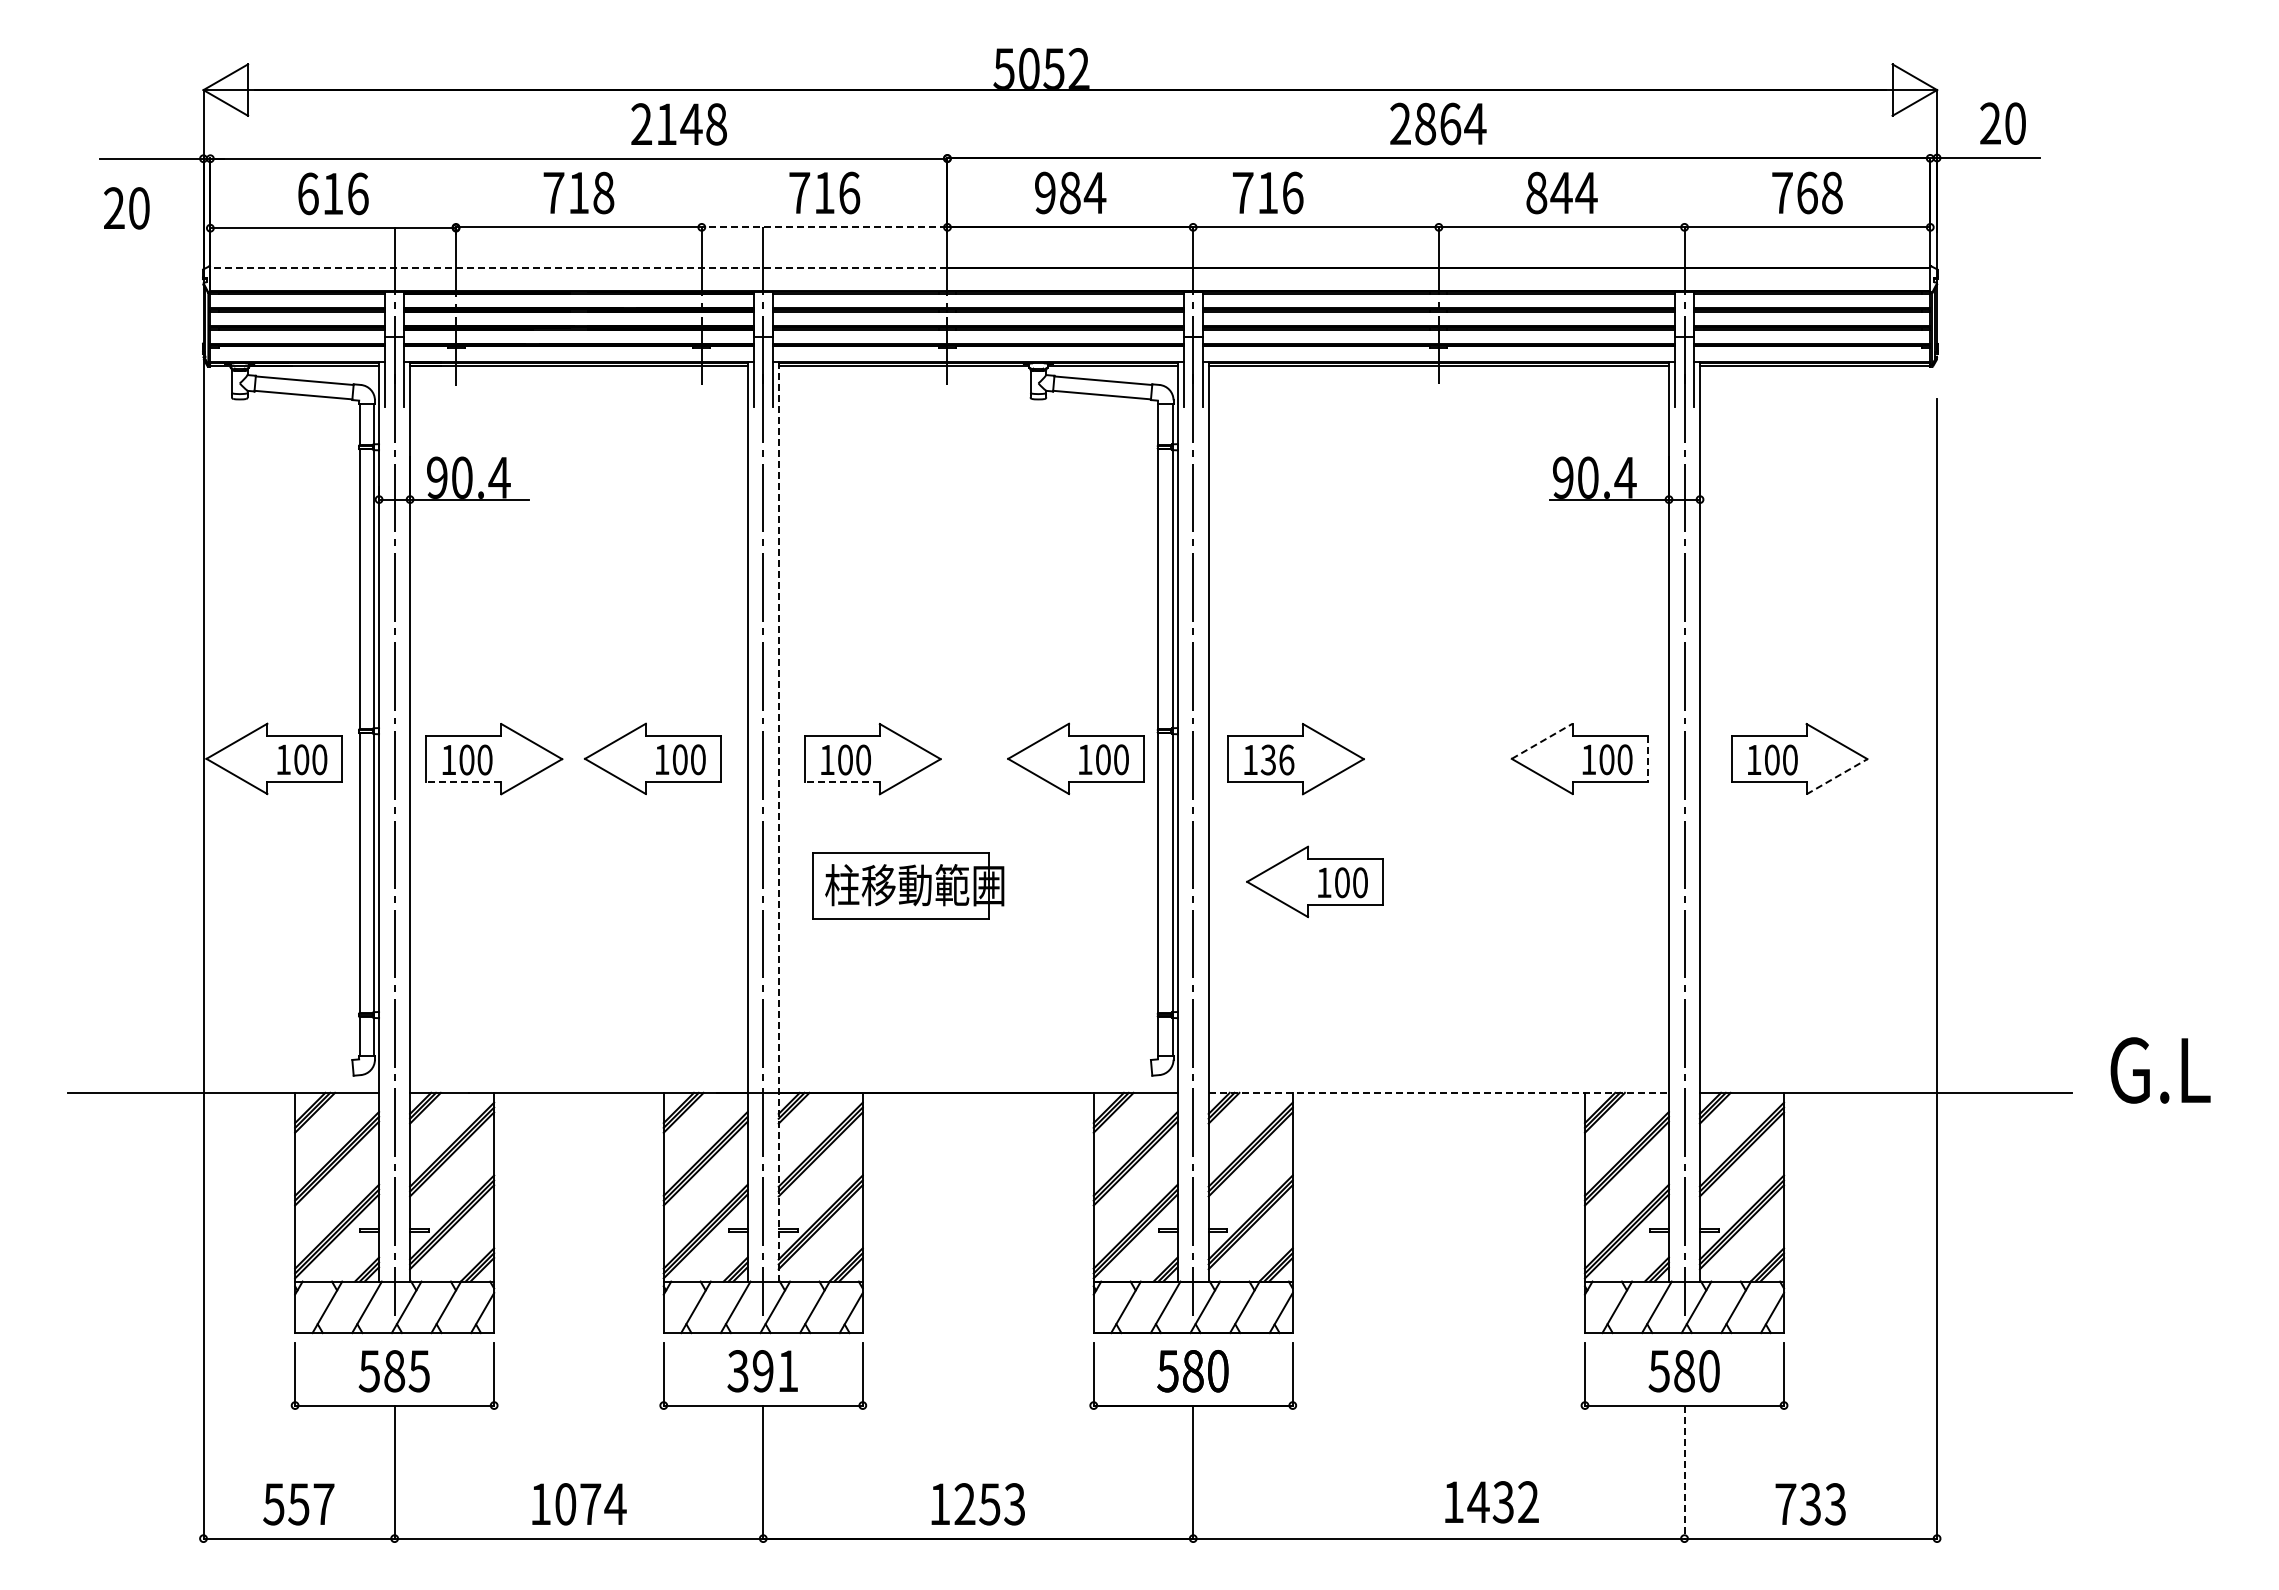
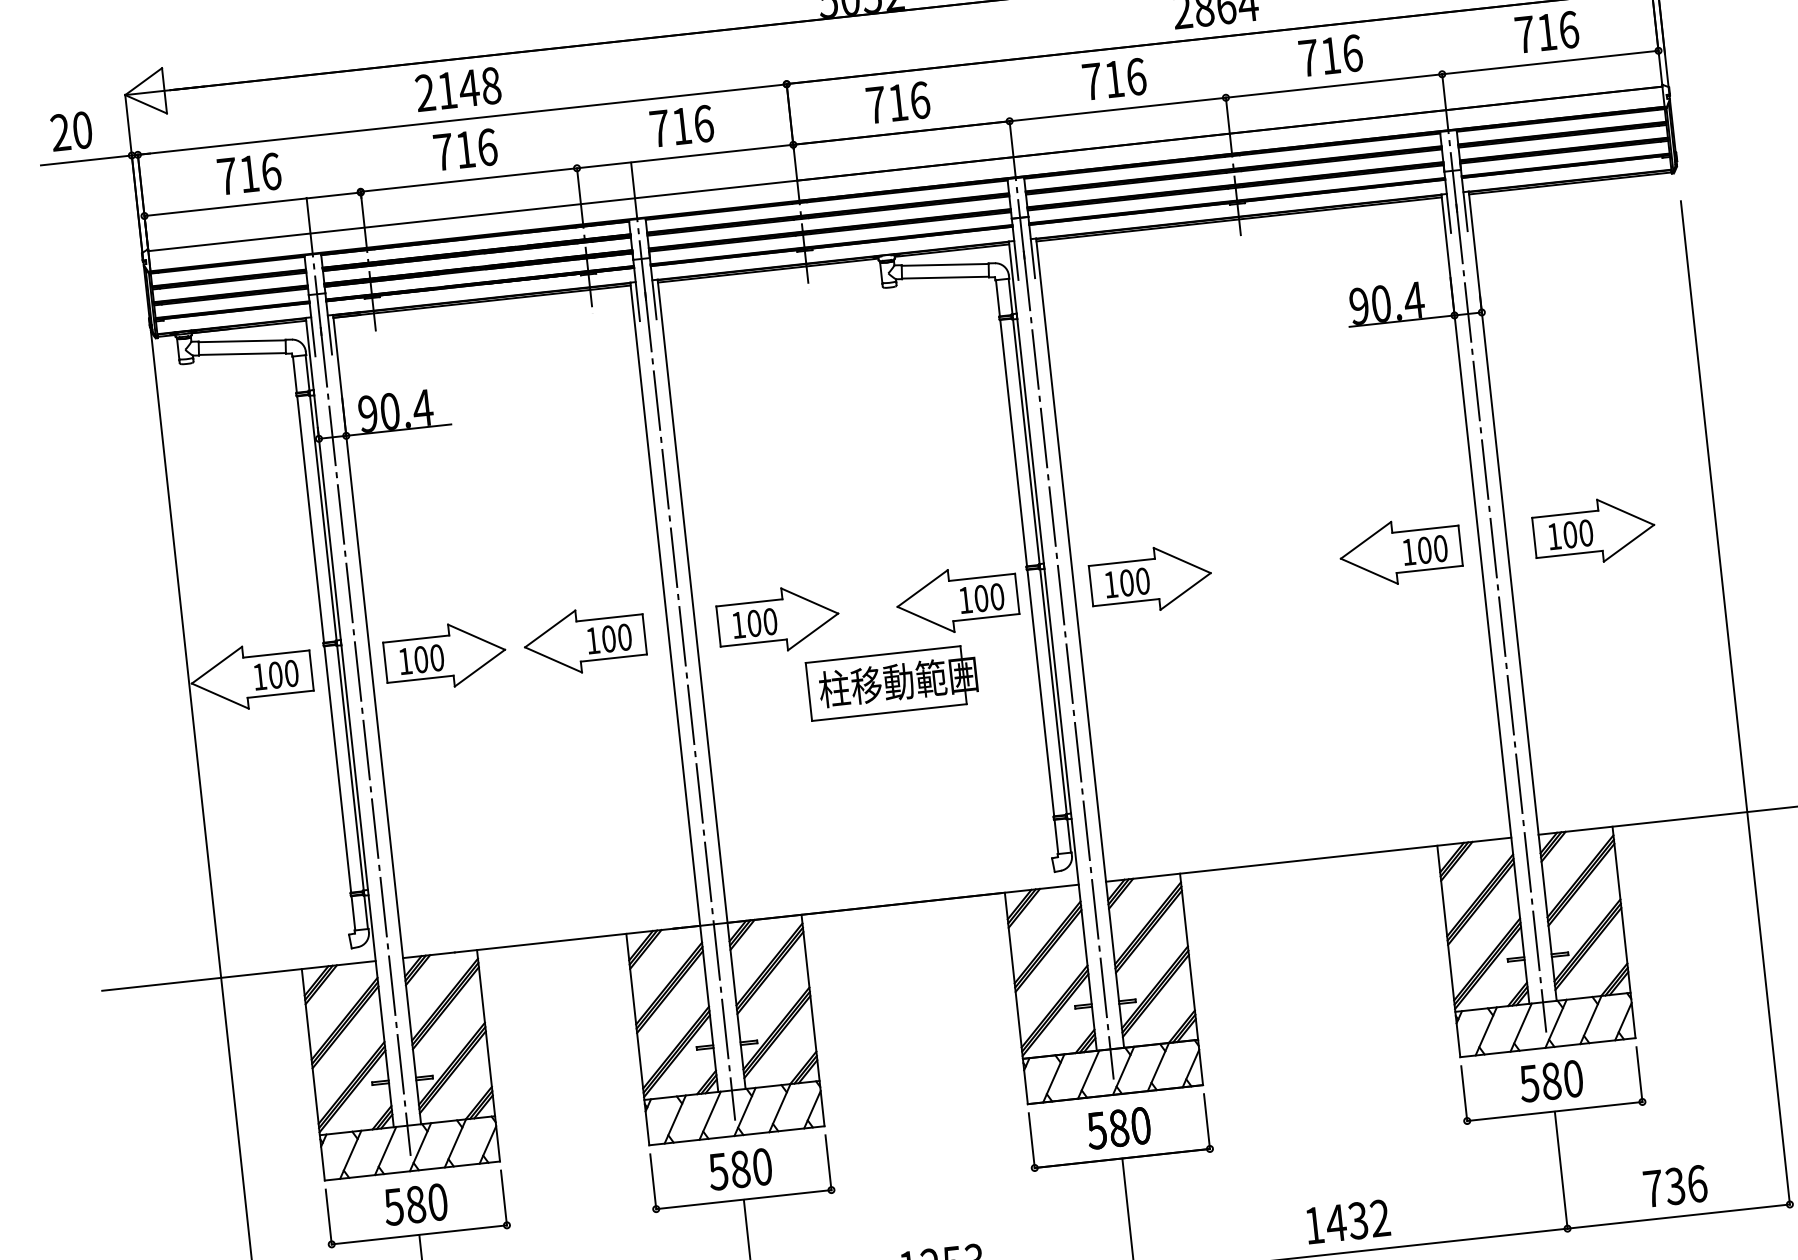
text: (678, 124) -> (457, 89), moved
text: (603, 192) -> (487, 146), 718 -> 716
text: (1070, 192) -> (898, 102), 984 -> 716
text: (1268, 192) -> (1114, 78), moved
text: (1561, 192) -> (1330, 55), 844 -> 716
text: (1819, 192) -> (1557, 30), 768 -> 716
text: (308, 193) -> (227, 176), 616 -> 716
text: (126, 208) -> (71, 131), moved
line: (824, 227) -> (685, 156), dashed -> solid
line: (578, 268) -> (472, 216), dashed -> solid
line: (1542, 741) -> (1366, 540), dashed -> solid
line: (1647, 758) -> (1460, 545), dashed -> solid
text: (1277, 759) -> (1134, 581), 136 -> 100
line: (1837, 776) -> (1629, 543), dashed -> solid
line: (463, 782) -> (420, 679), dashed -> solid
line: (842, 782) -> (754, 643), dashed -> solid
line: (778, 821) -> (701, 683), dashed -> solid
part: (1314, 881) -> (1178, 685), removed
part: (908, 885) -> (892, 682), moved
line: (1439, 1092) -> (1309, 859), dashed -> solid
text: (418, 1371) -> (437, 1202), 585 -> 580
text: (762, 1371) -> (739, 1169), 391 -> 580
line: (1684, 1472) -> (1561, 1170), dashed -> solid
text: (1491, 1502) -> (1347, 1222), moved
text: (1835, 1504) -> (1697, 1184), 733 -> 736

